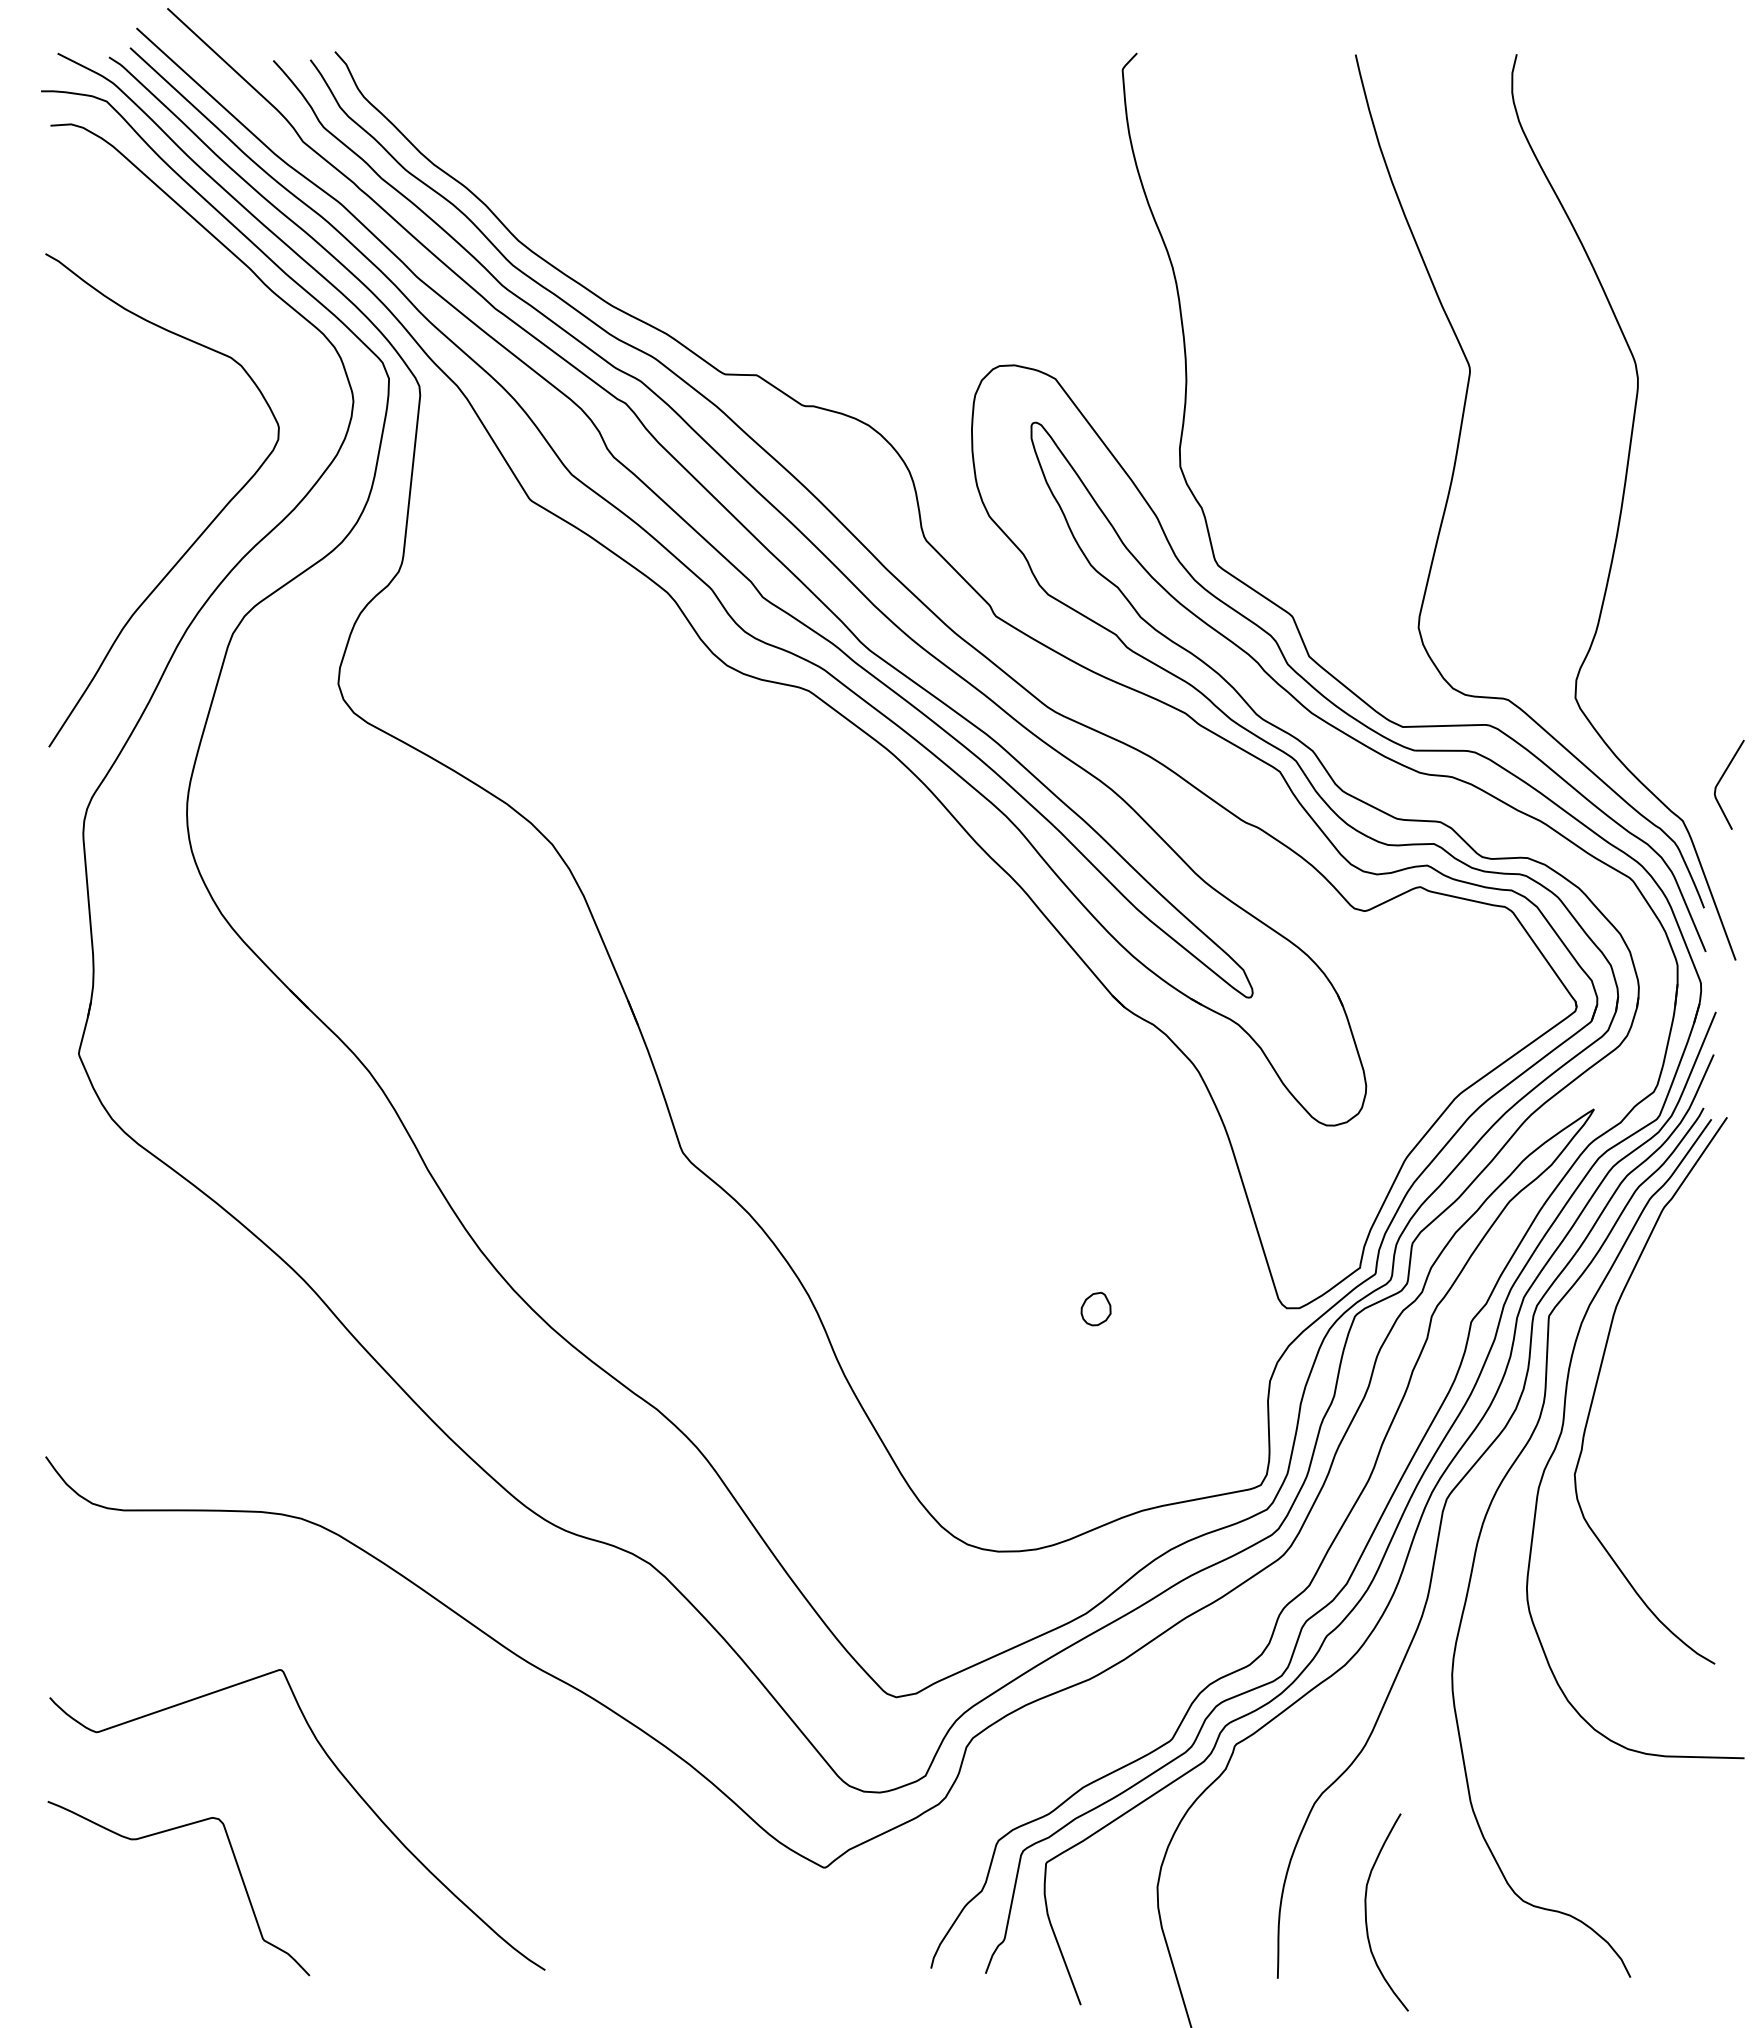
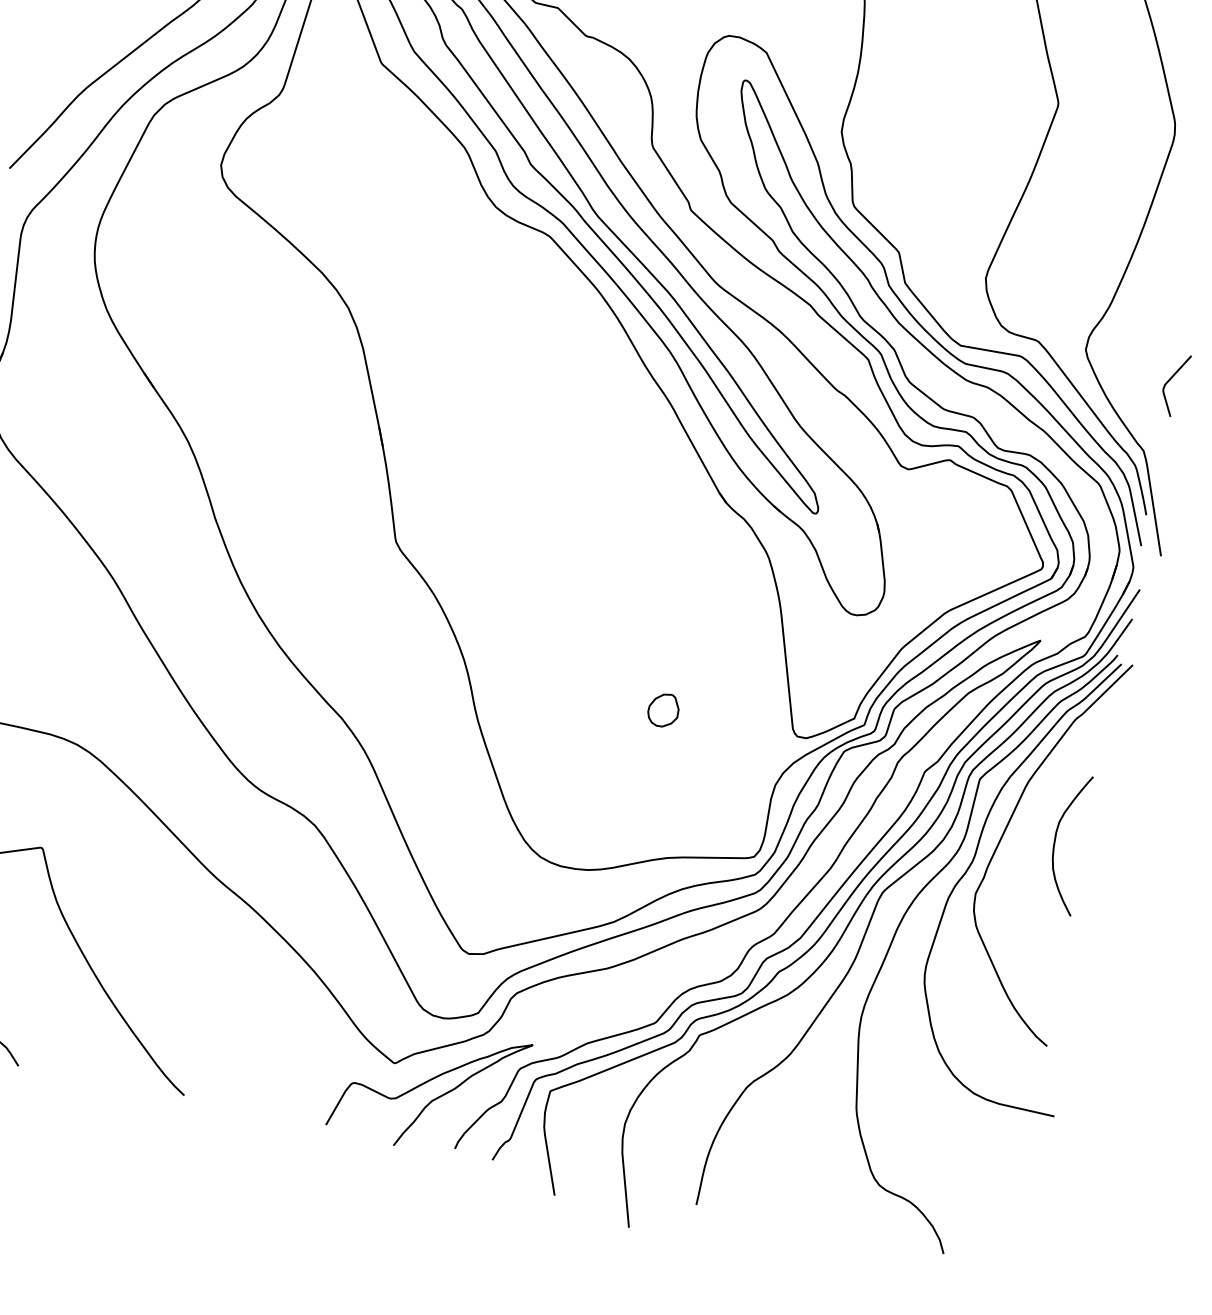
curve: (1722, 778) -> (1170, 379), moved
part: (1095, 1308) -> (663, 709), size x1.43
curve: (873, 1886) -> (426, 1083), added
curve: (1366, 1912) -> (1055, 841), moved

